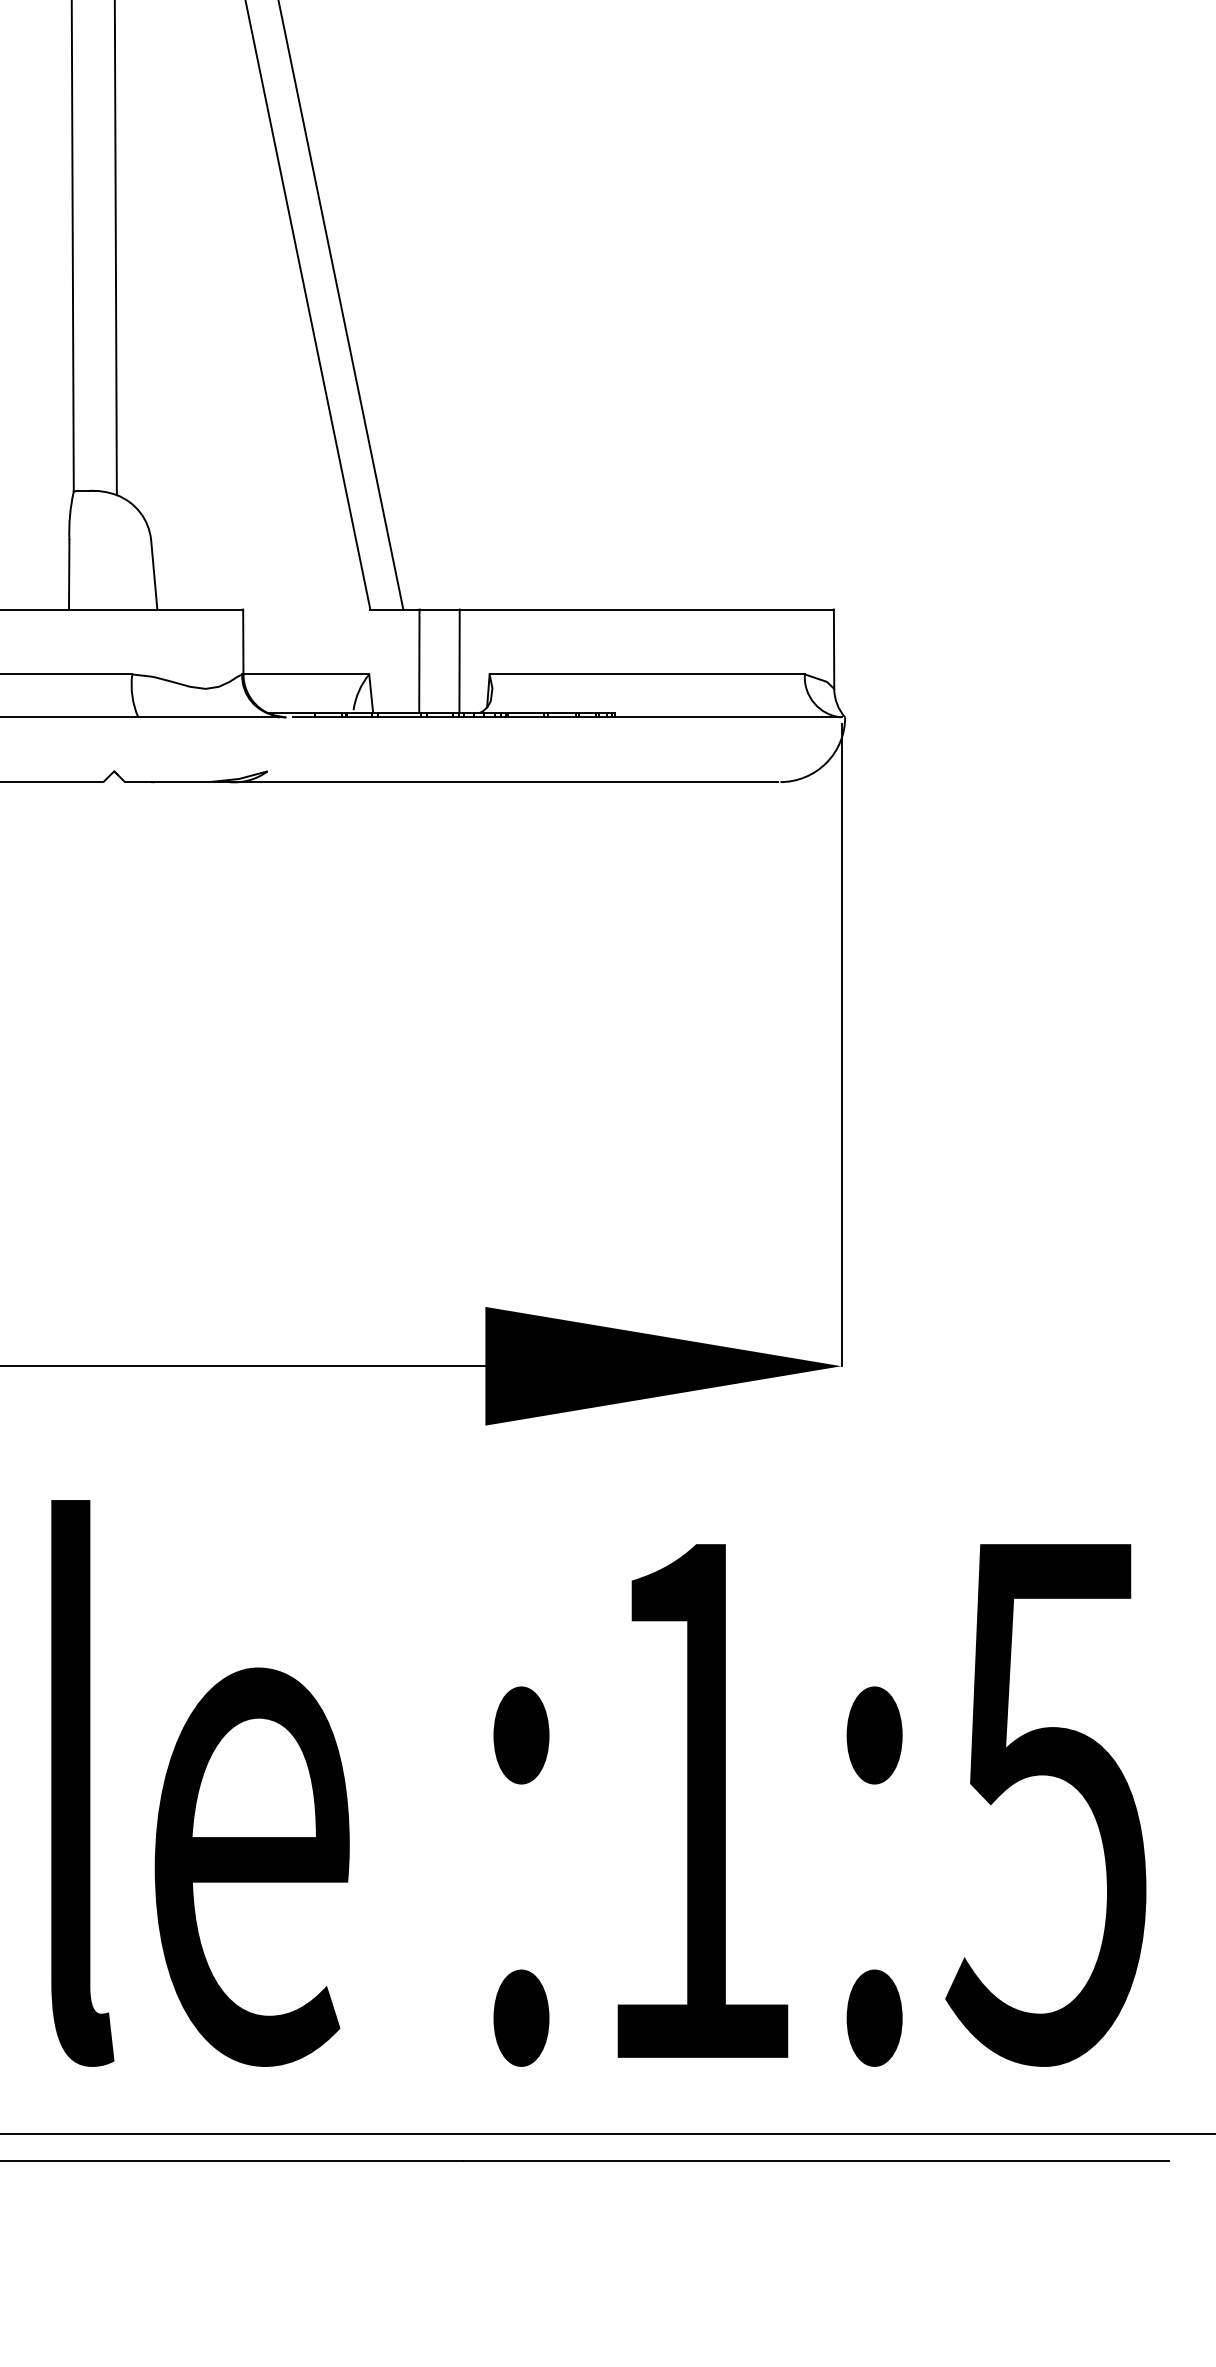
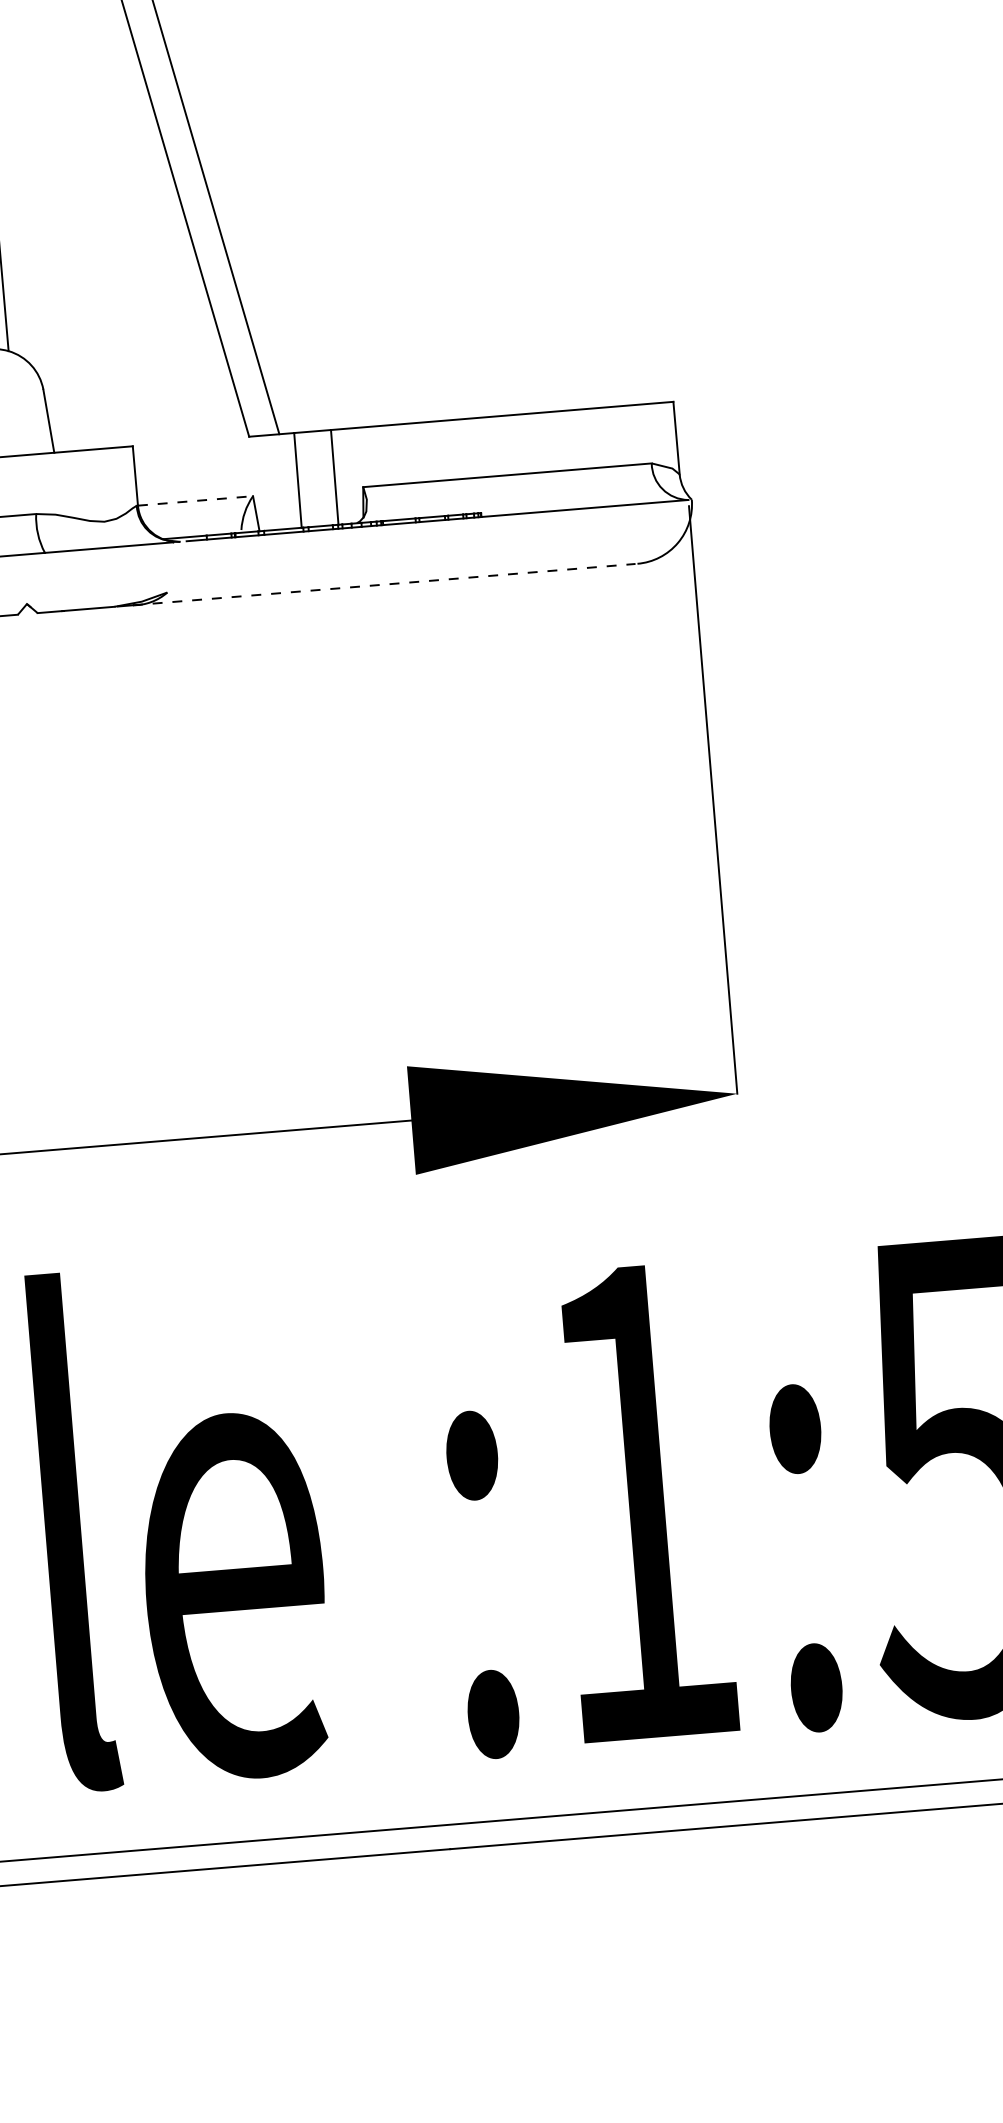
line: (306, 674) -> (195, 500), solid -> dashed
line: (503, 782) -> (384, 584), solid -> dashed

